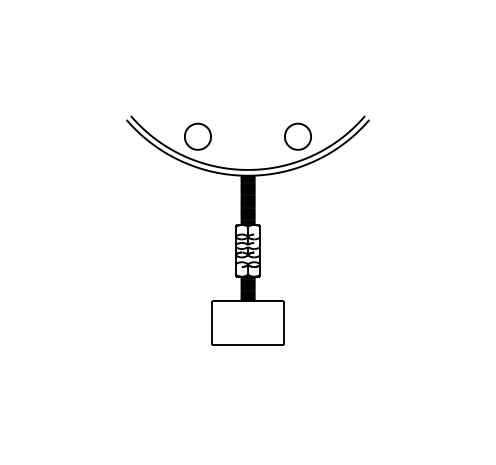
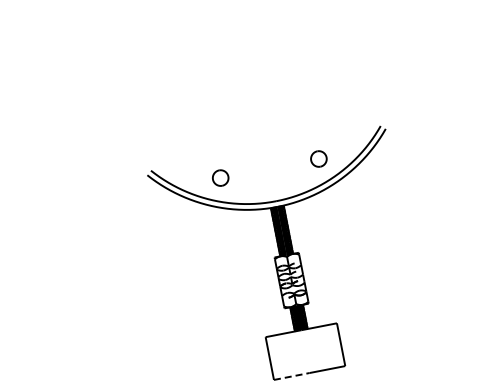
part: (197, 136) -> (220, 178), size x0.6
part: (297, 136) -> (318, 158), size x0.6
line: (230, 344) -> (292, 375), solid -> dashed

